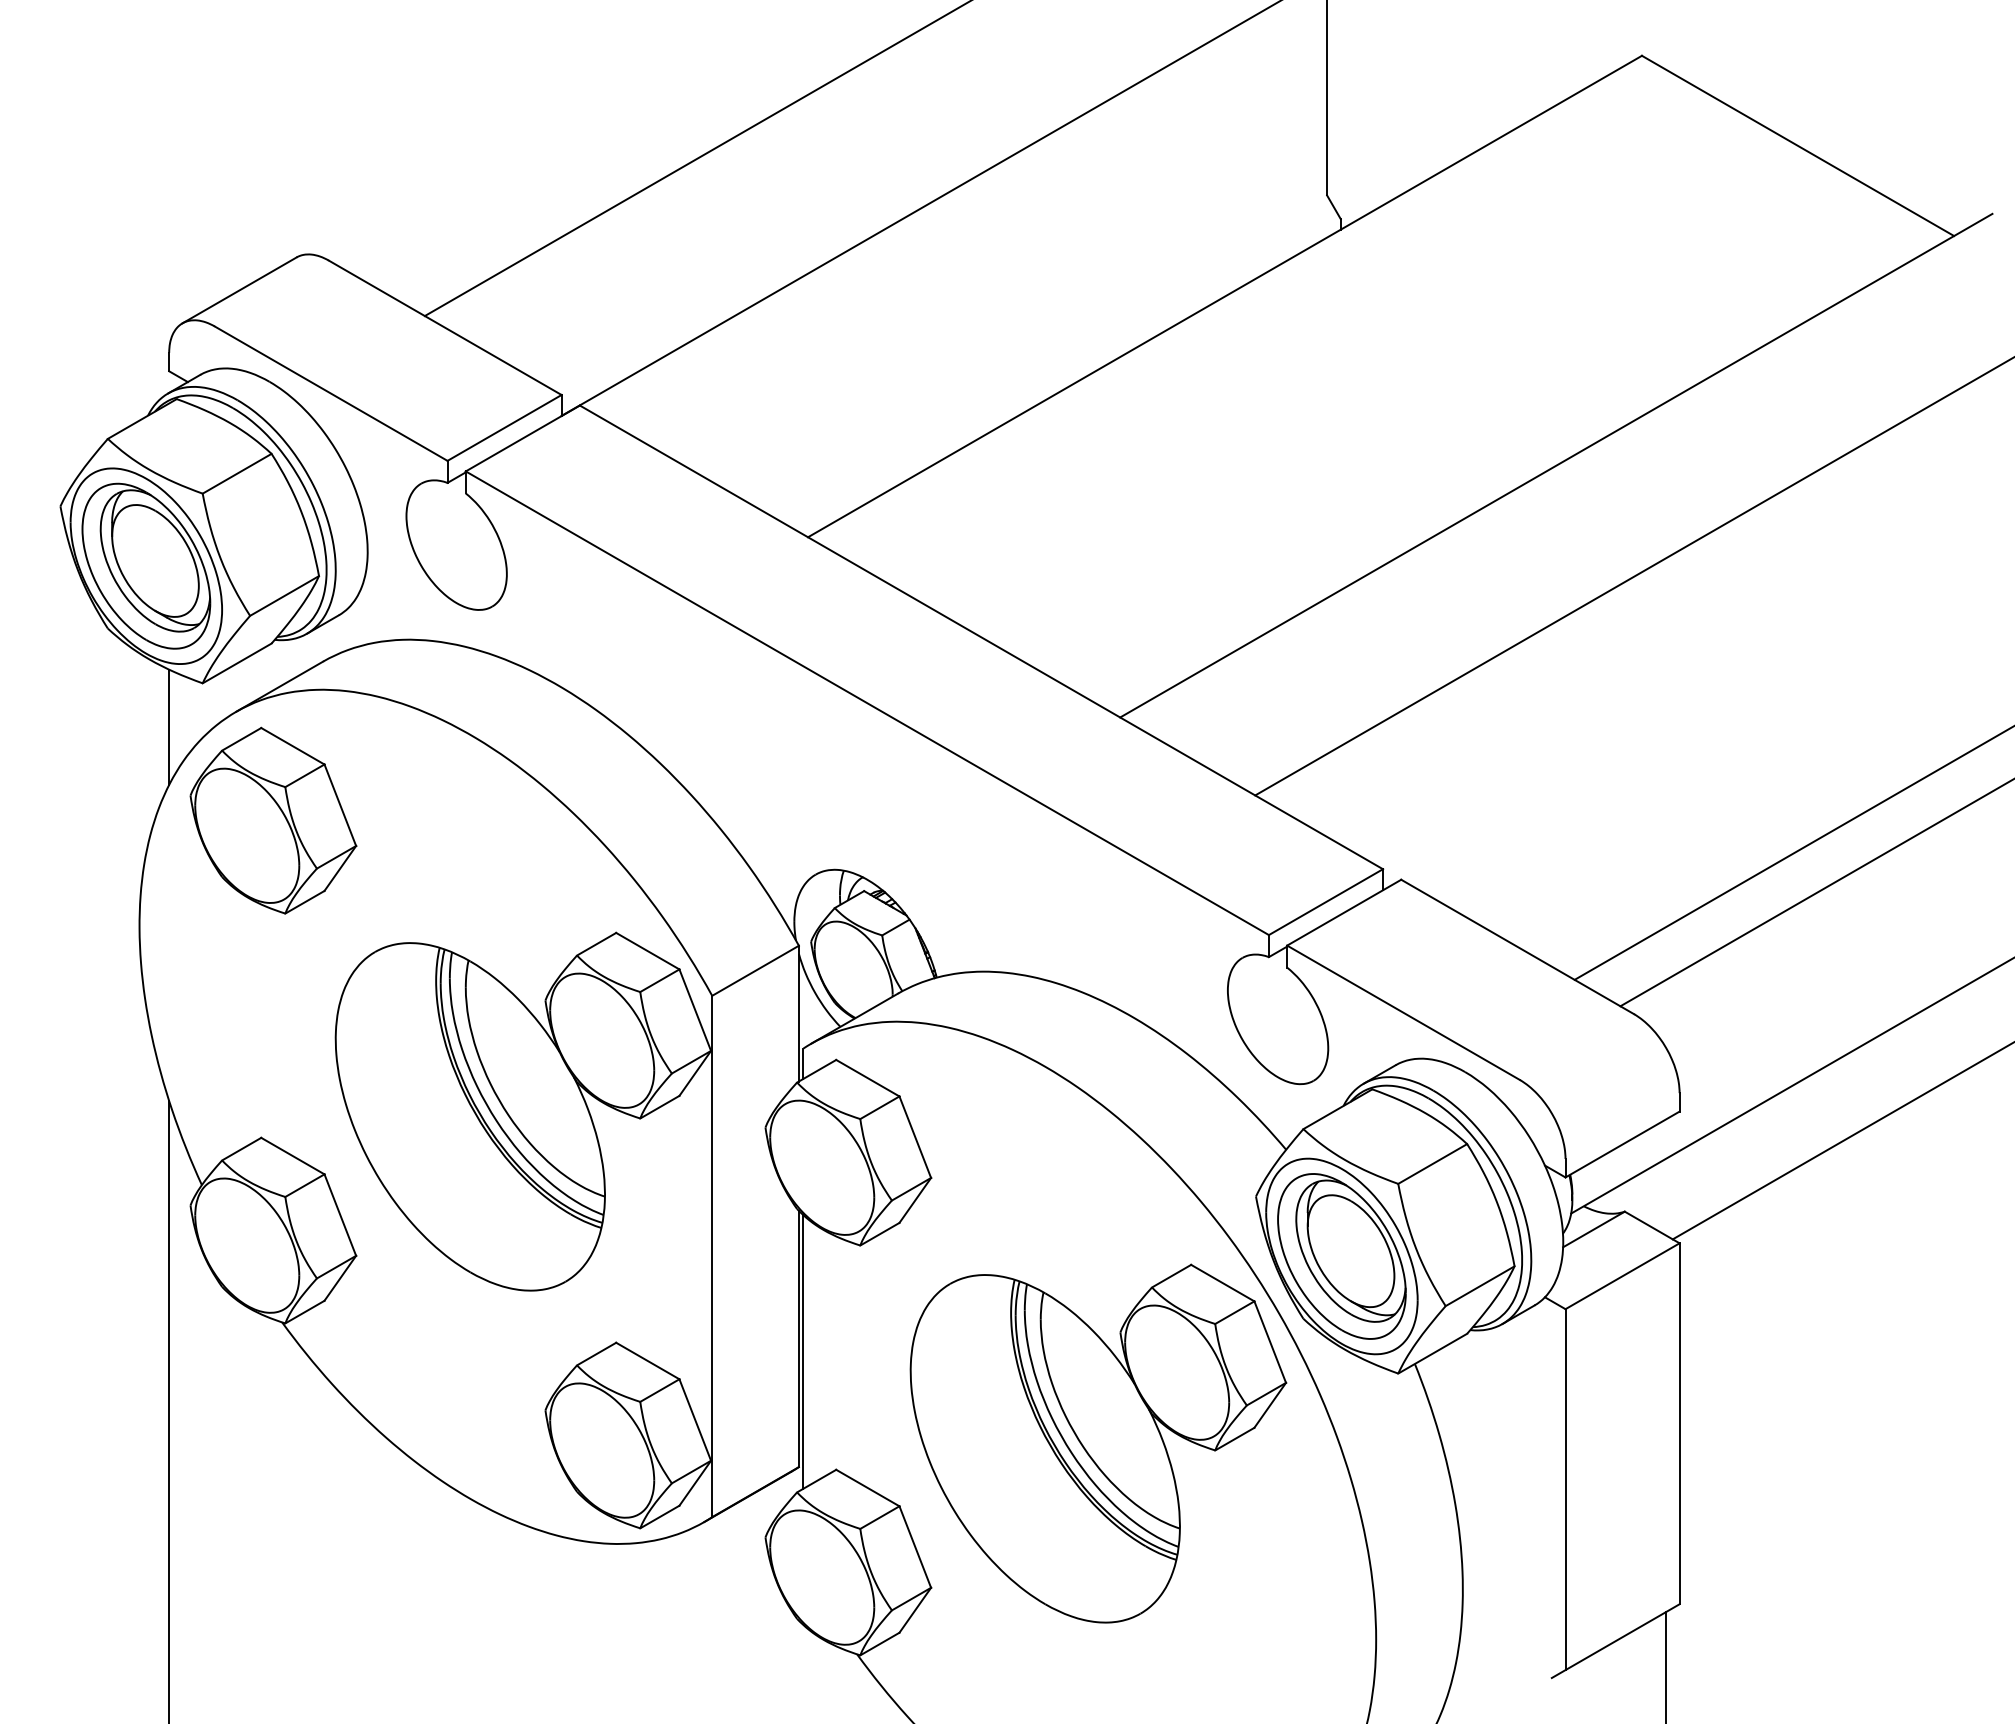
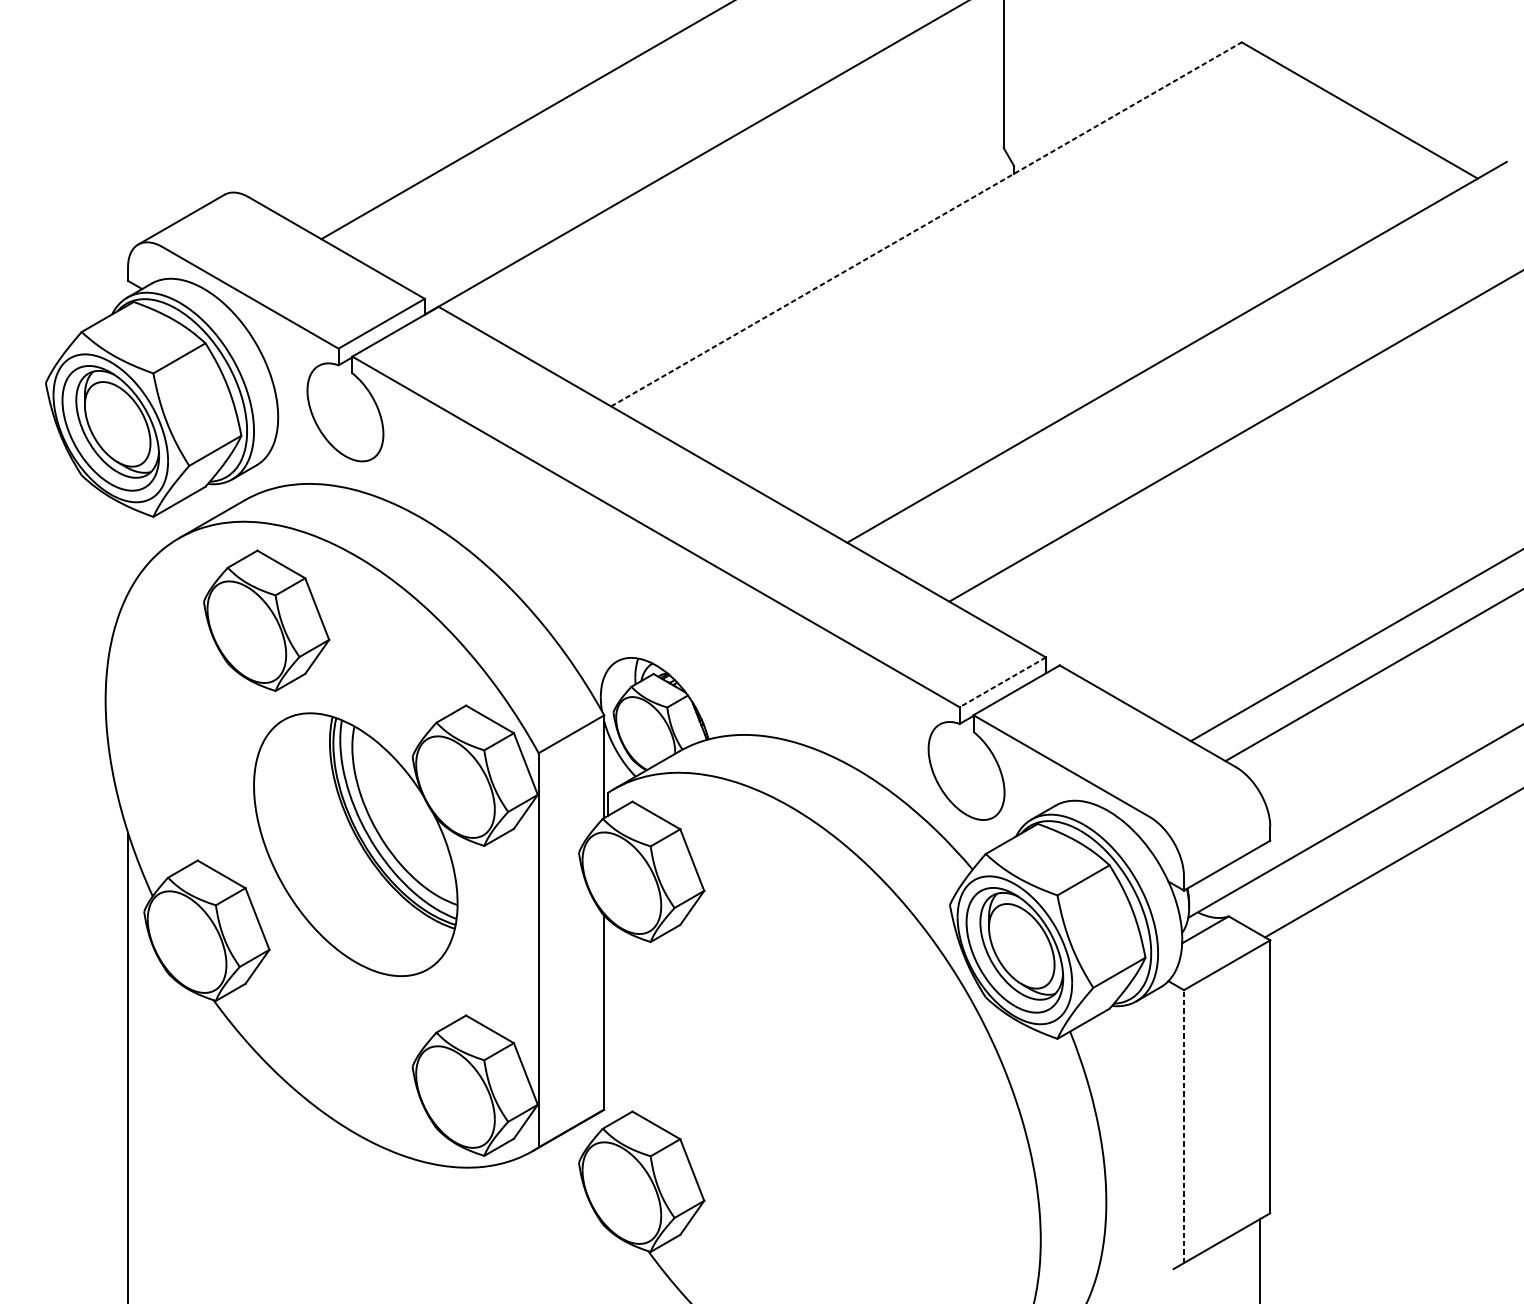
line: (1225, 296) -> (926, 224), solid -> dashed
line: (169, 726) -> (128, 549), removed
part: (273, 820) -> (266, 620), moved
line: (1325, 902) -> (1002, 682), solid -> dashed
line: (803, 1351) -> (607, 1022), removed
part: (1098, 1443) -> (830, 1091), removed
line: (1565, 1489) -> (1183, 1126), solid -> dashed

